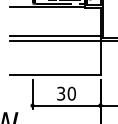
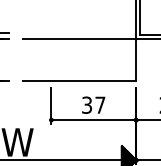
line: (55, 36) -> (79, 33), removed
text: (71, 93) -> (100, 104), 30 -> 37

